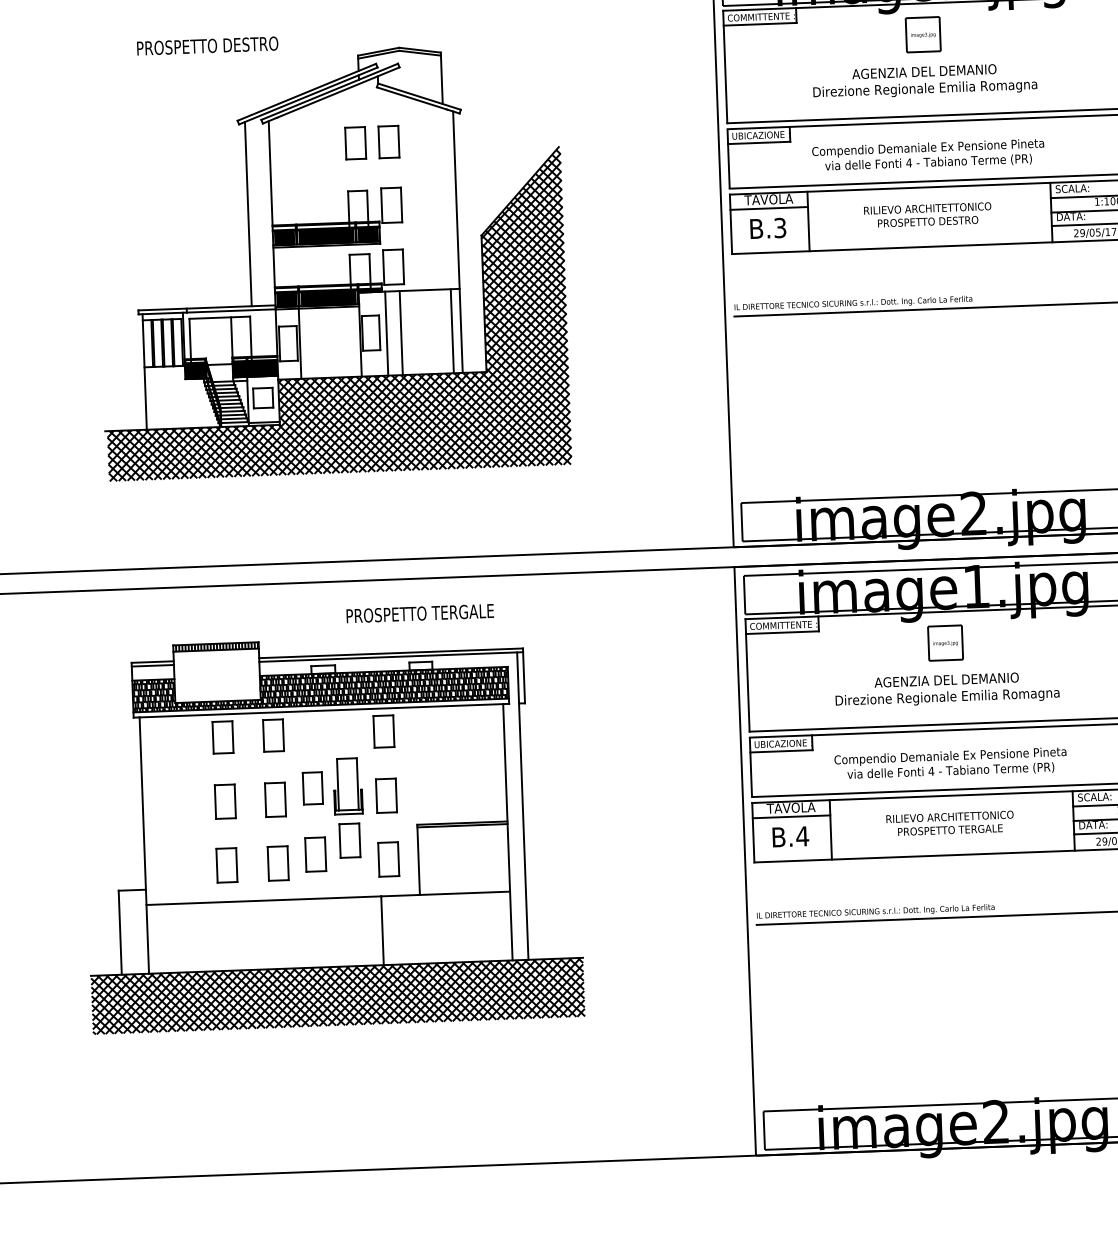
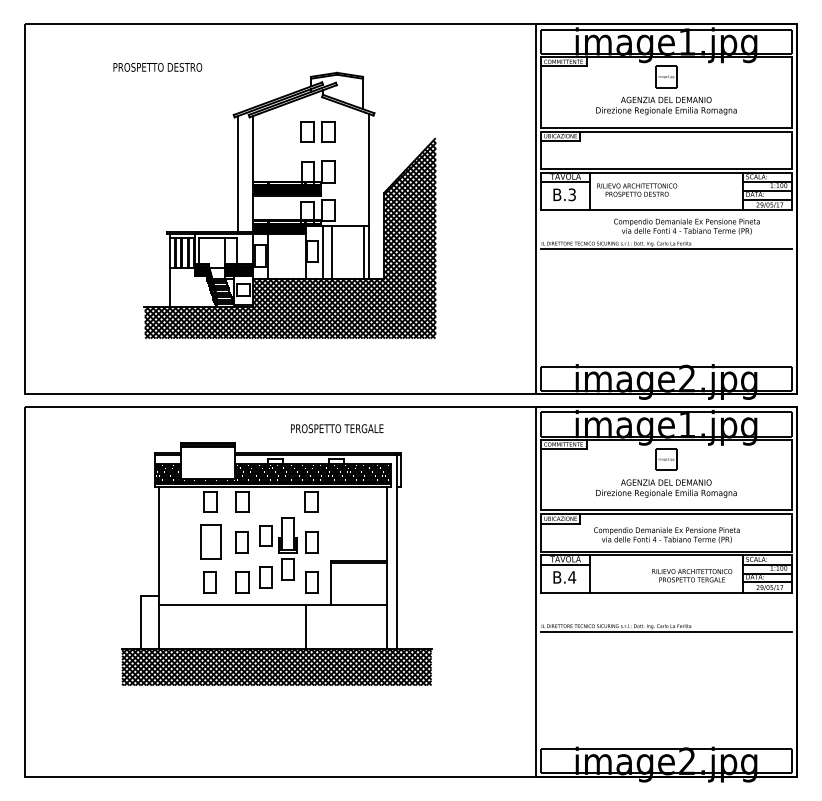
text: (207, 44) -> (157, 66), moved
text: (927, 155) -> (686, 226), moved
text: (928, 214) -> (637, 189), moved
part: (225, 801) -> (210, 542), size x1.6
text: (950, 823) -> (692, 575), moved

